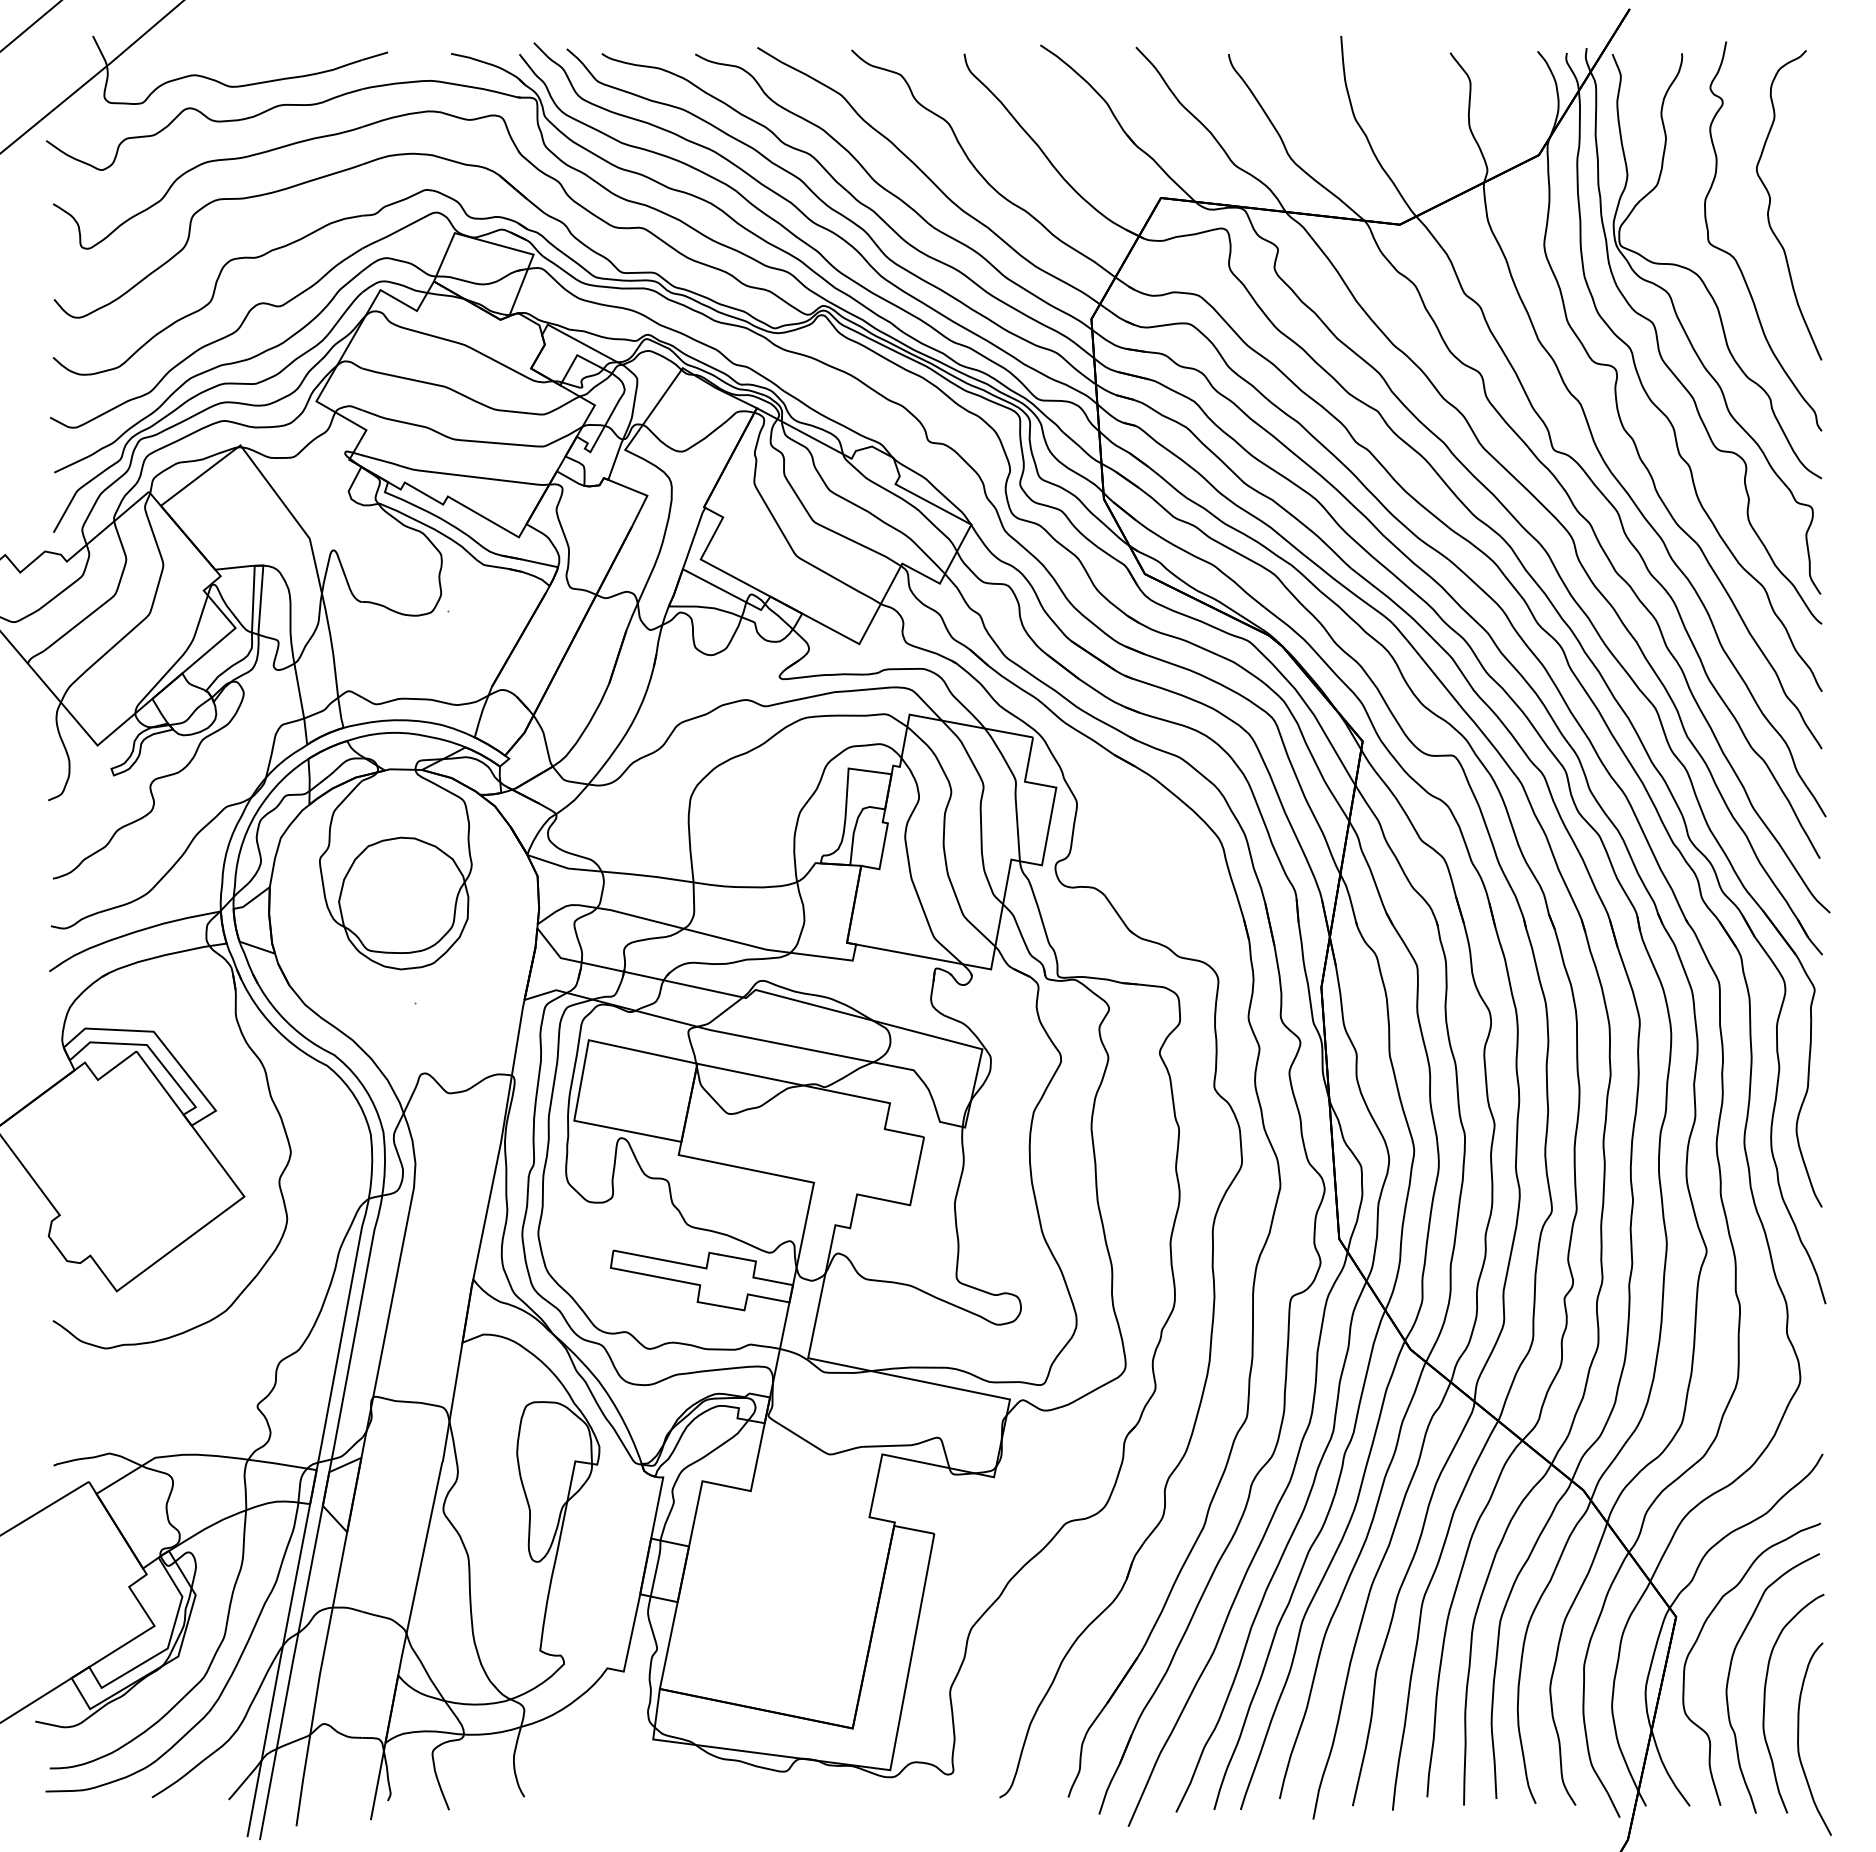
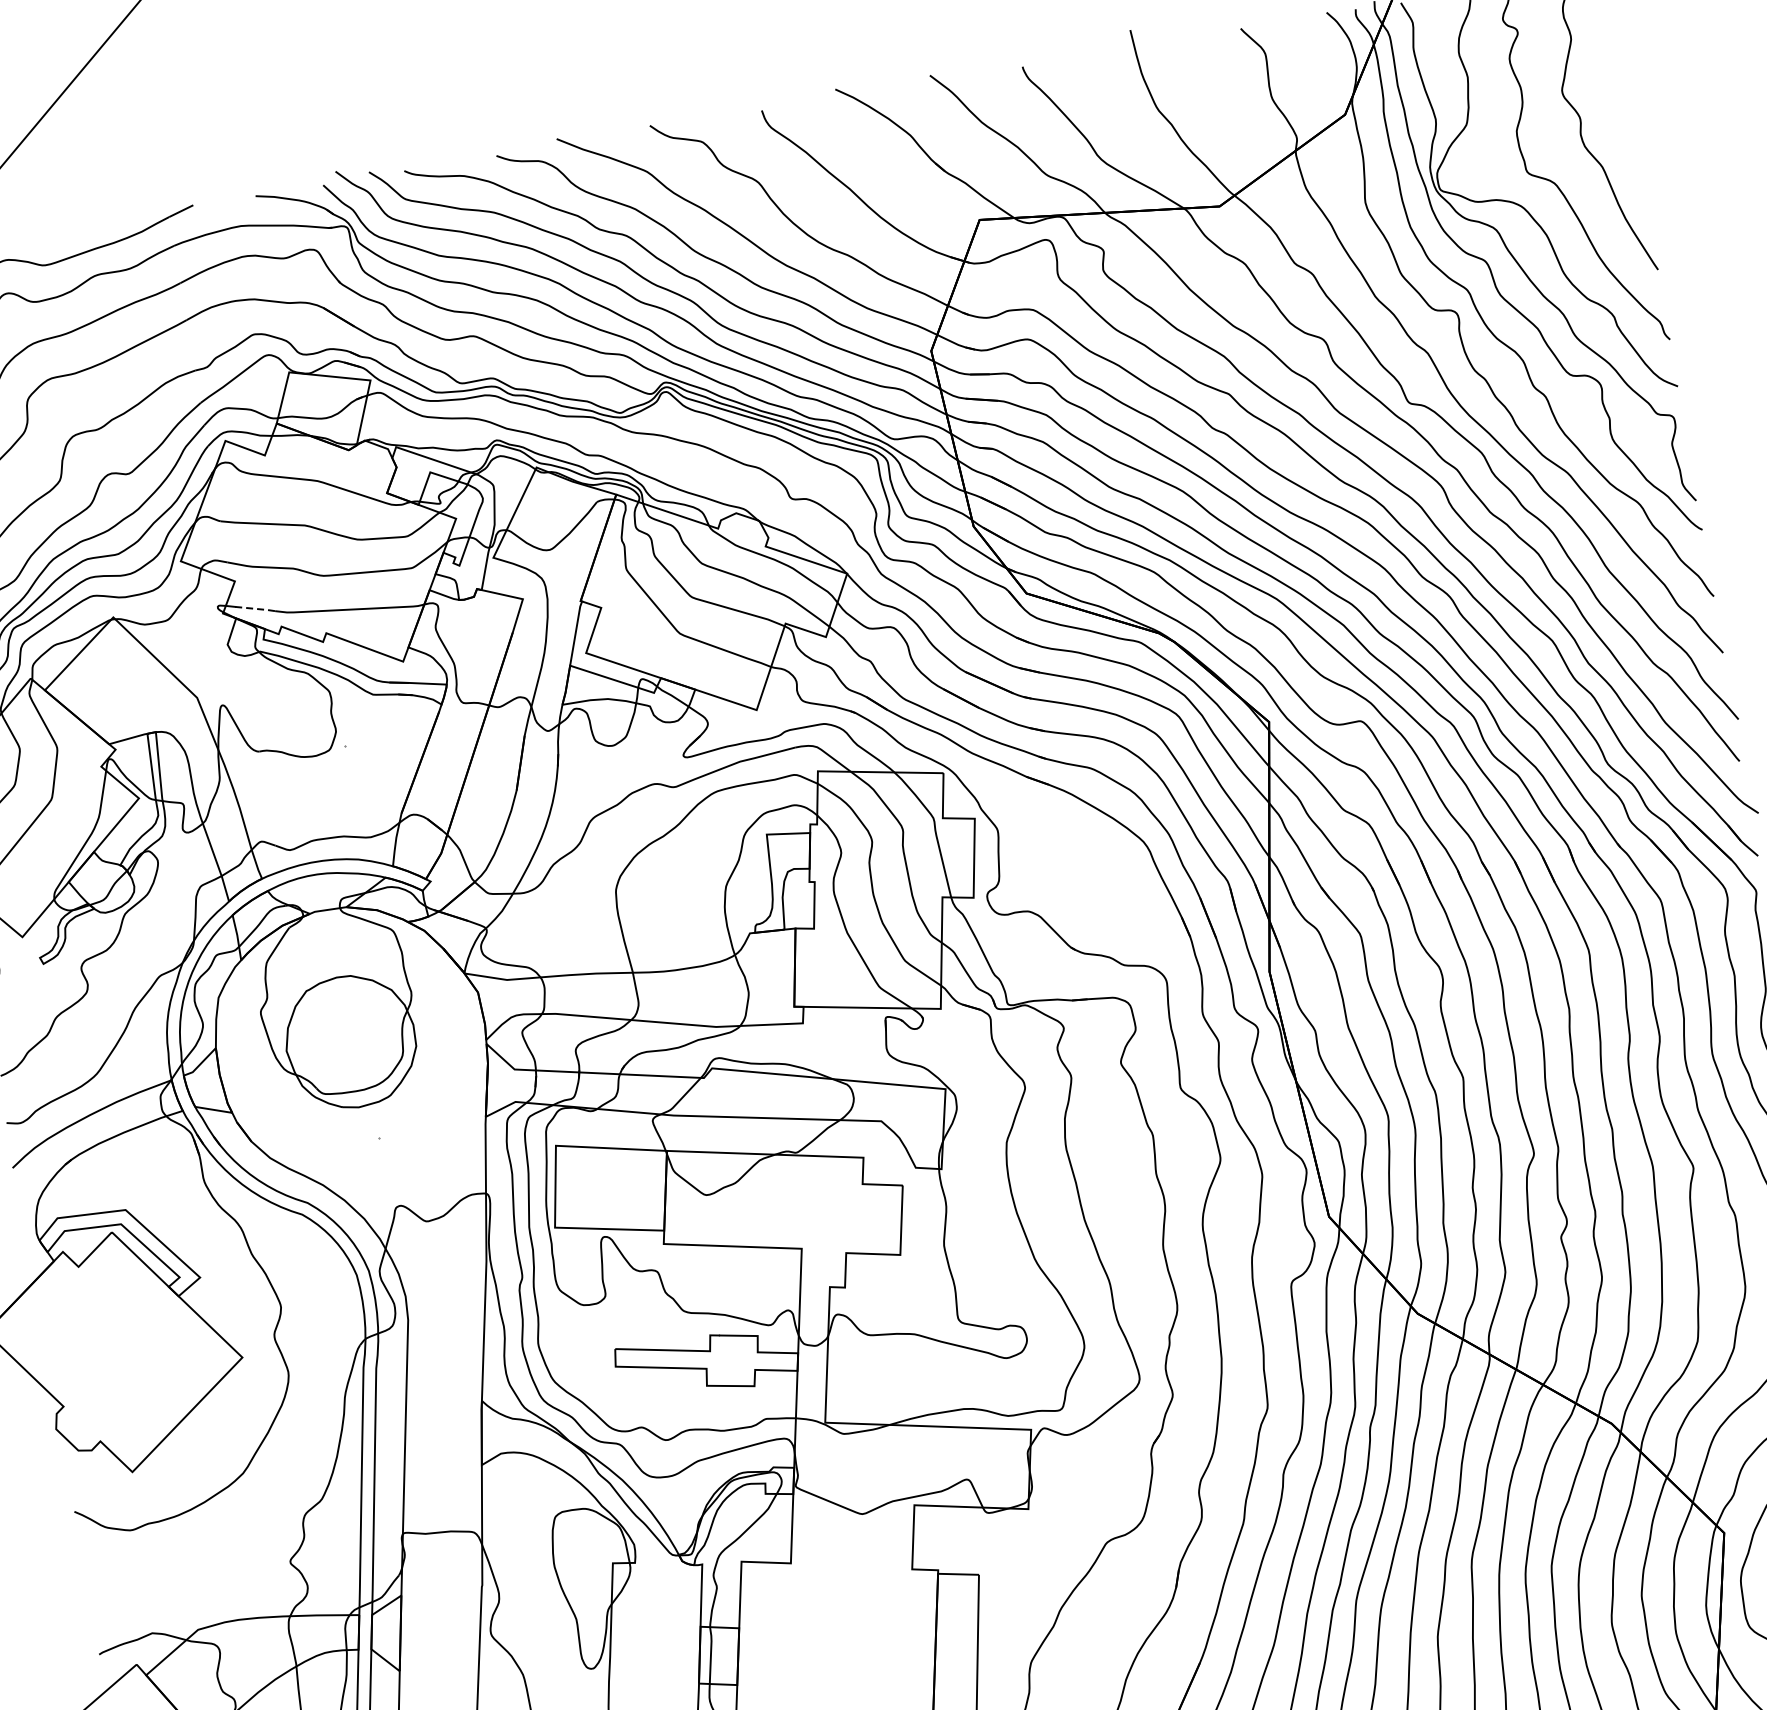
line: (382, 460) -> (255, 608), solid -> dashed

